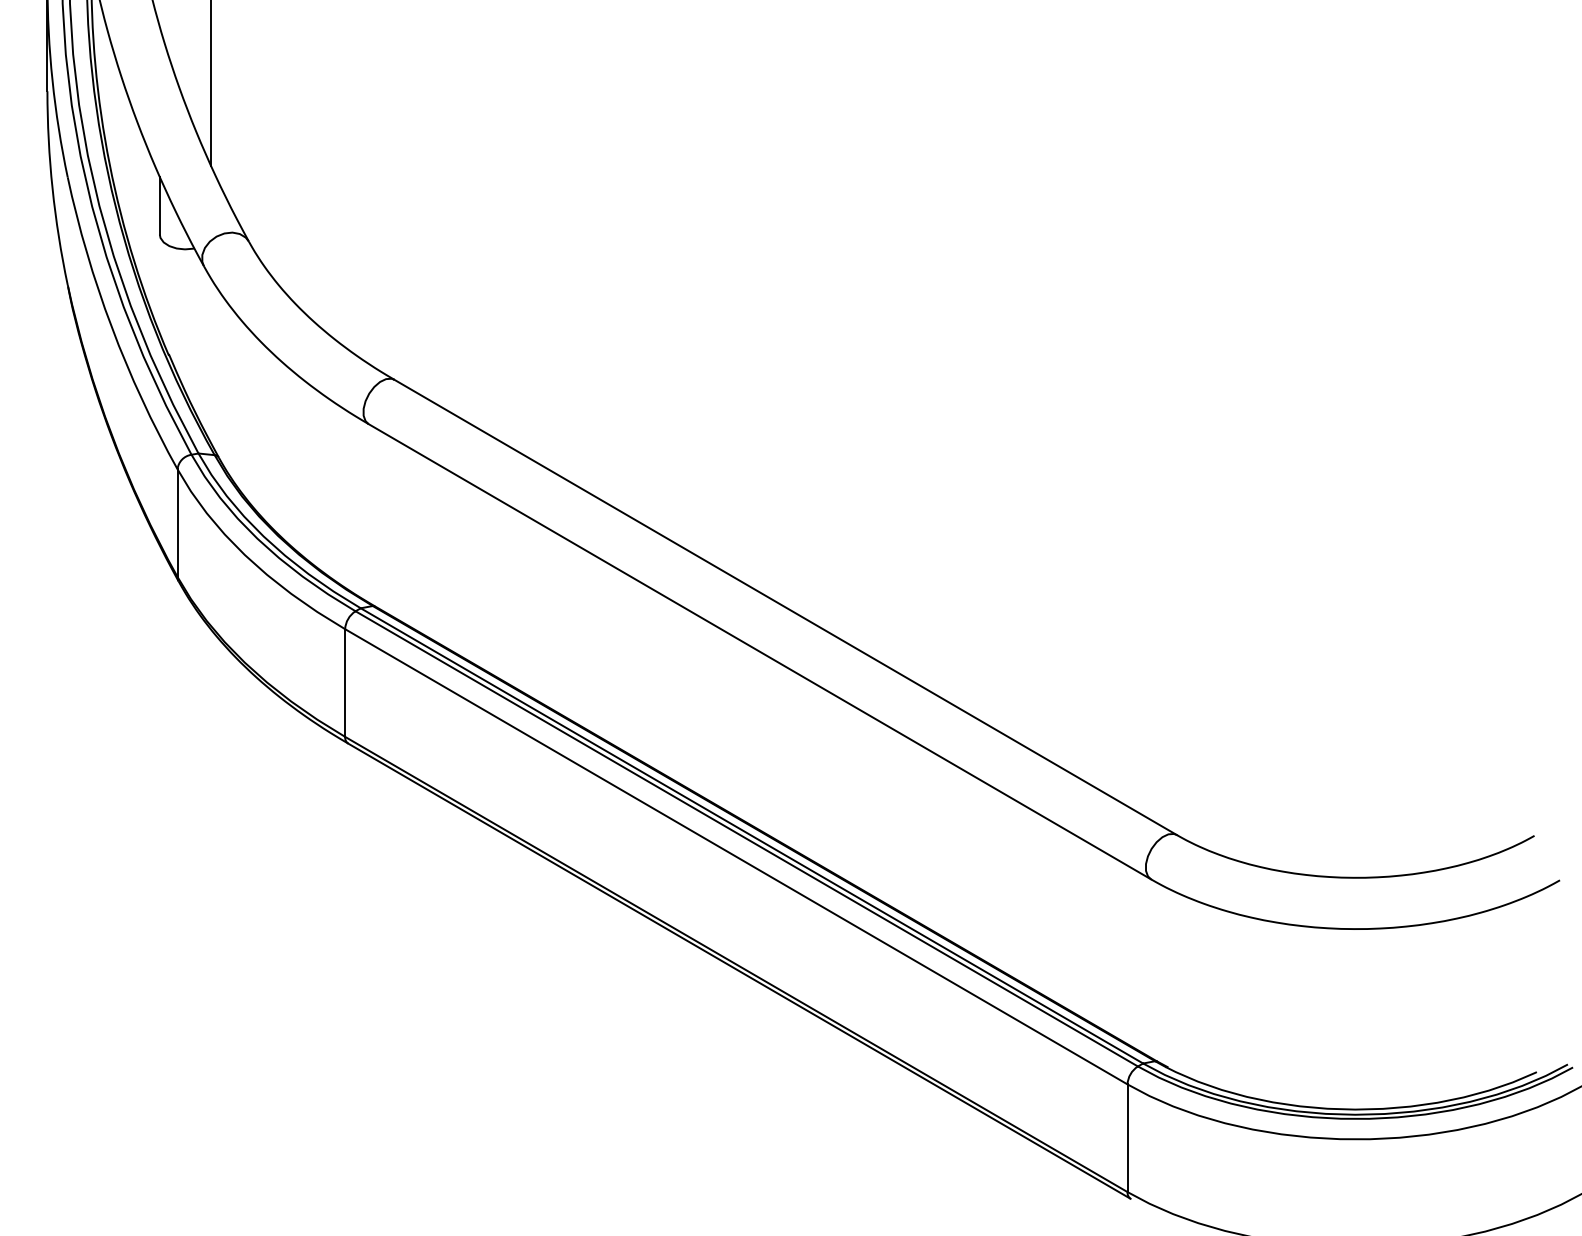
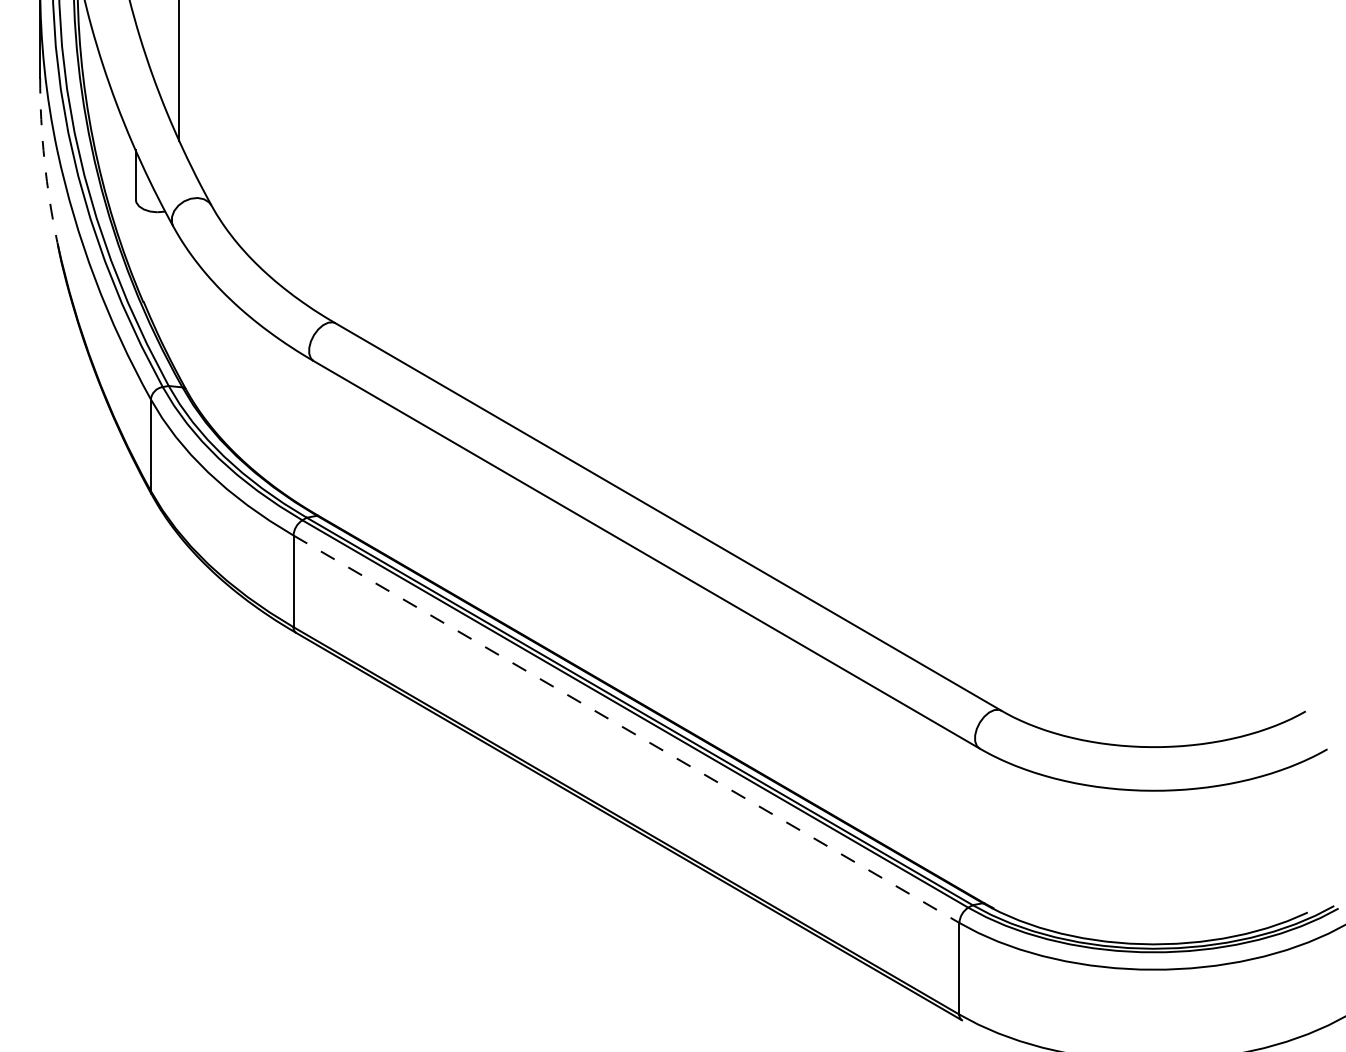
arc: (52, 188) -> (44, 160), solid -> dashed
line: (736, 856) -> (626, 728), solid -> dashed

